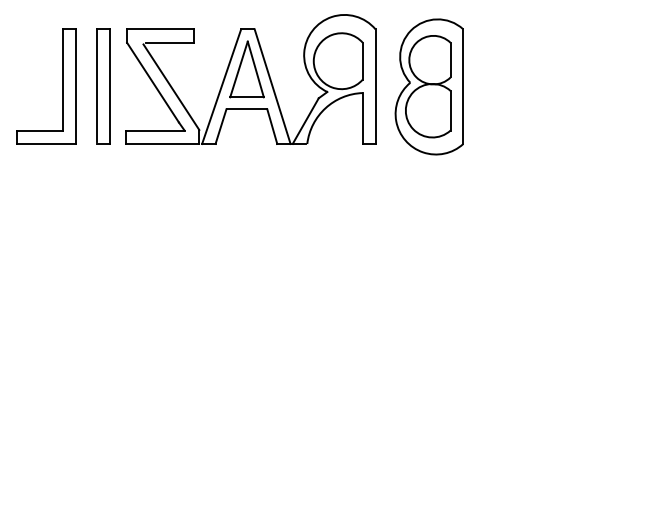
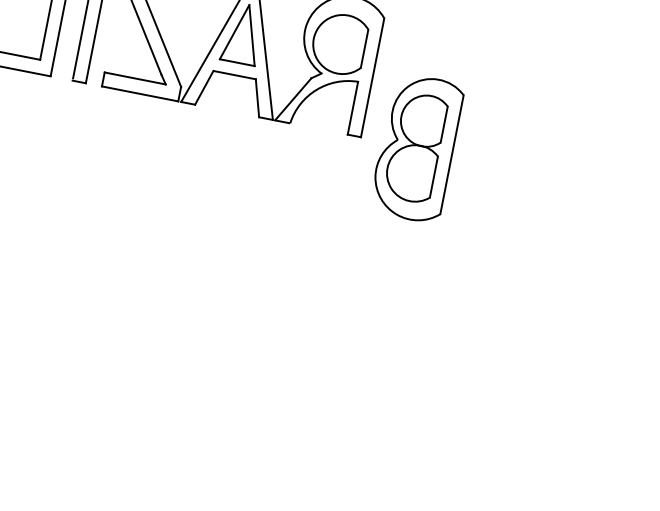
part: (428, 86) -> (415, 147), moved

